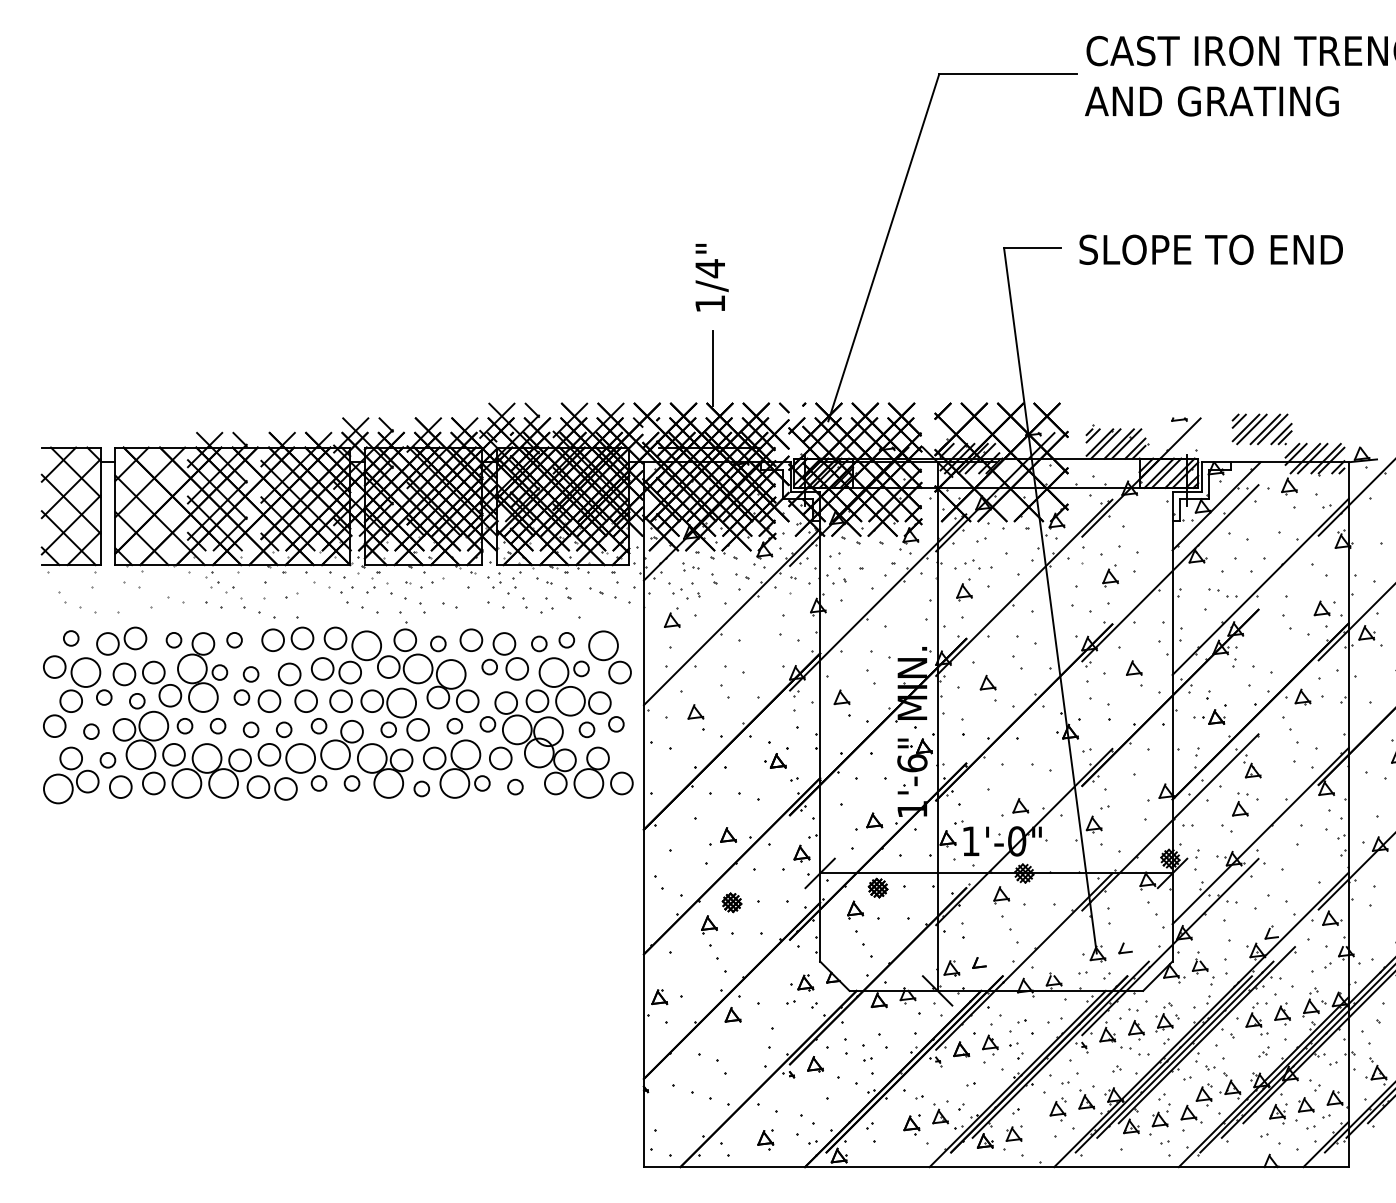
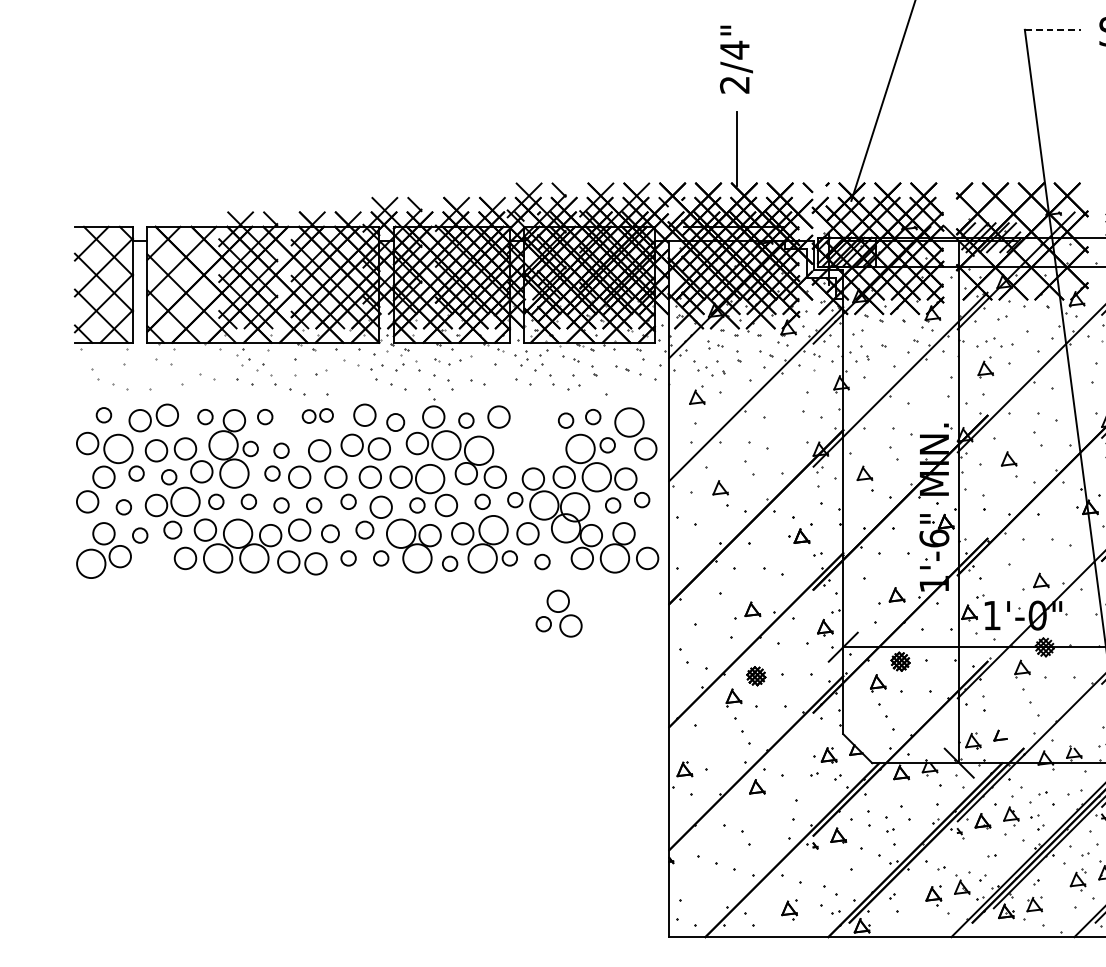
line: (1032, 248) -> (1052, 30), solid -> dashed
text: (709, 303) -> (734, 84), 1/4" -> 2/4"
part: (287, 638) -> (317, 415), size x0.6
circle: (366, 645) -> (395, 422), size x0.6
part: (504, 656) -> (558, 613), moved
circle: (140, 754) -> (172, 529), size x0.6
circle: (335, 754) -> (364, 529), size x0.6
circle: (300, 758) -> (330, 533), size x0.6
circle: (120, 786) -> (152, 561), removed

